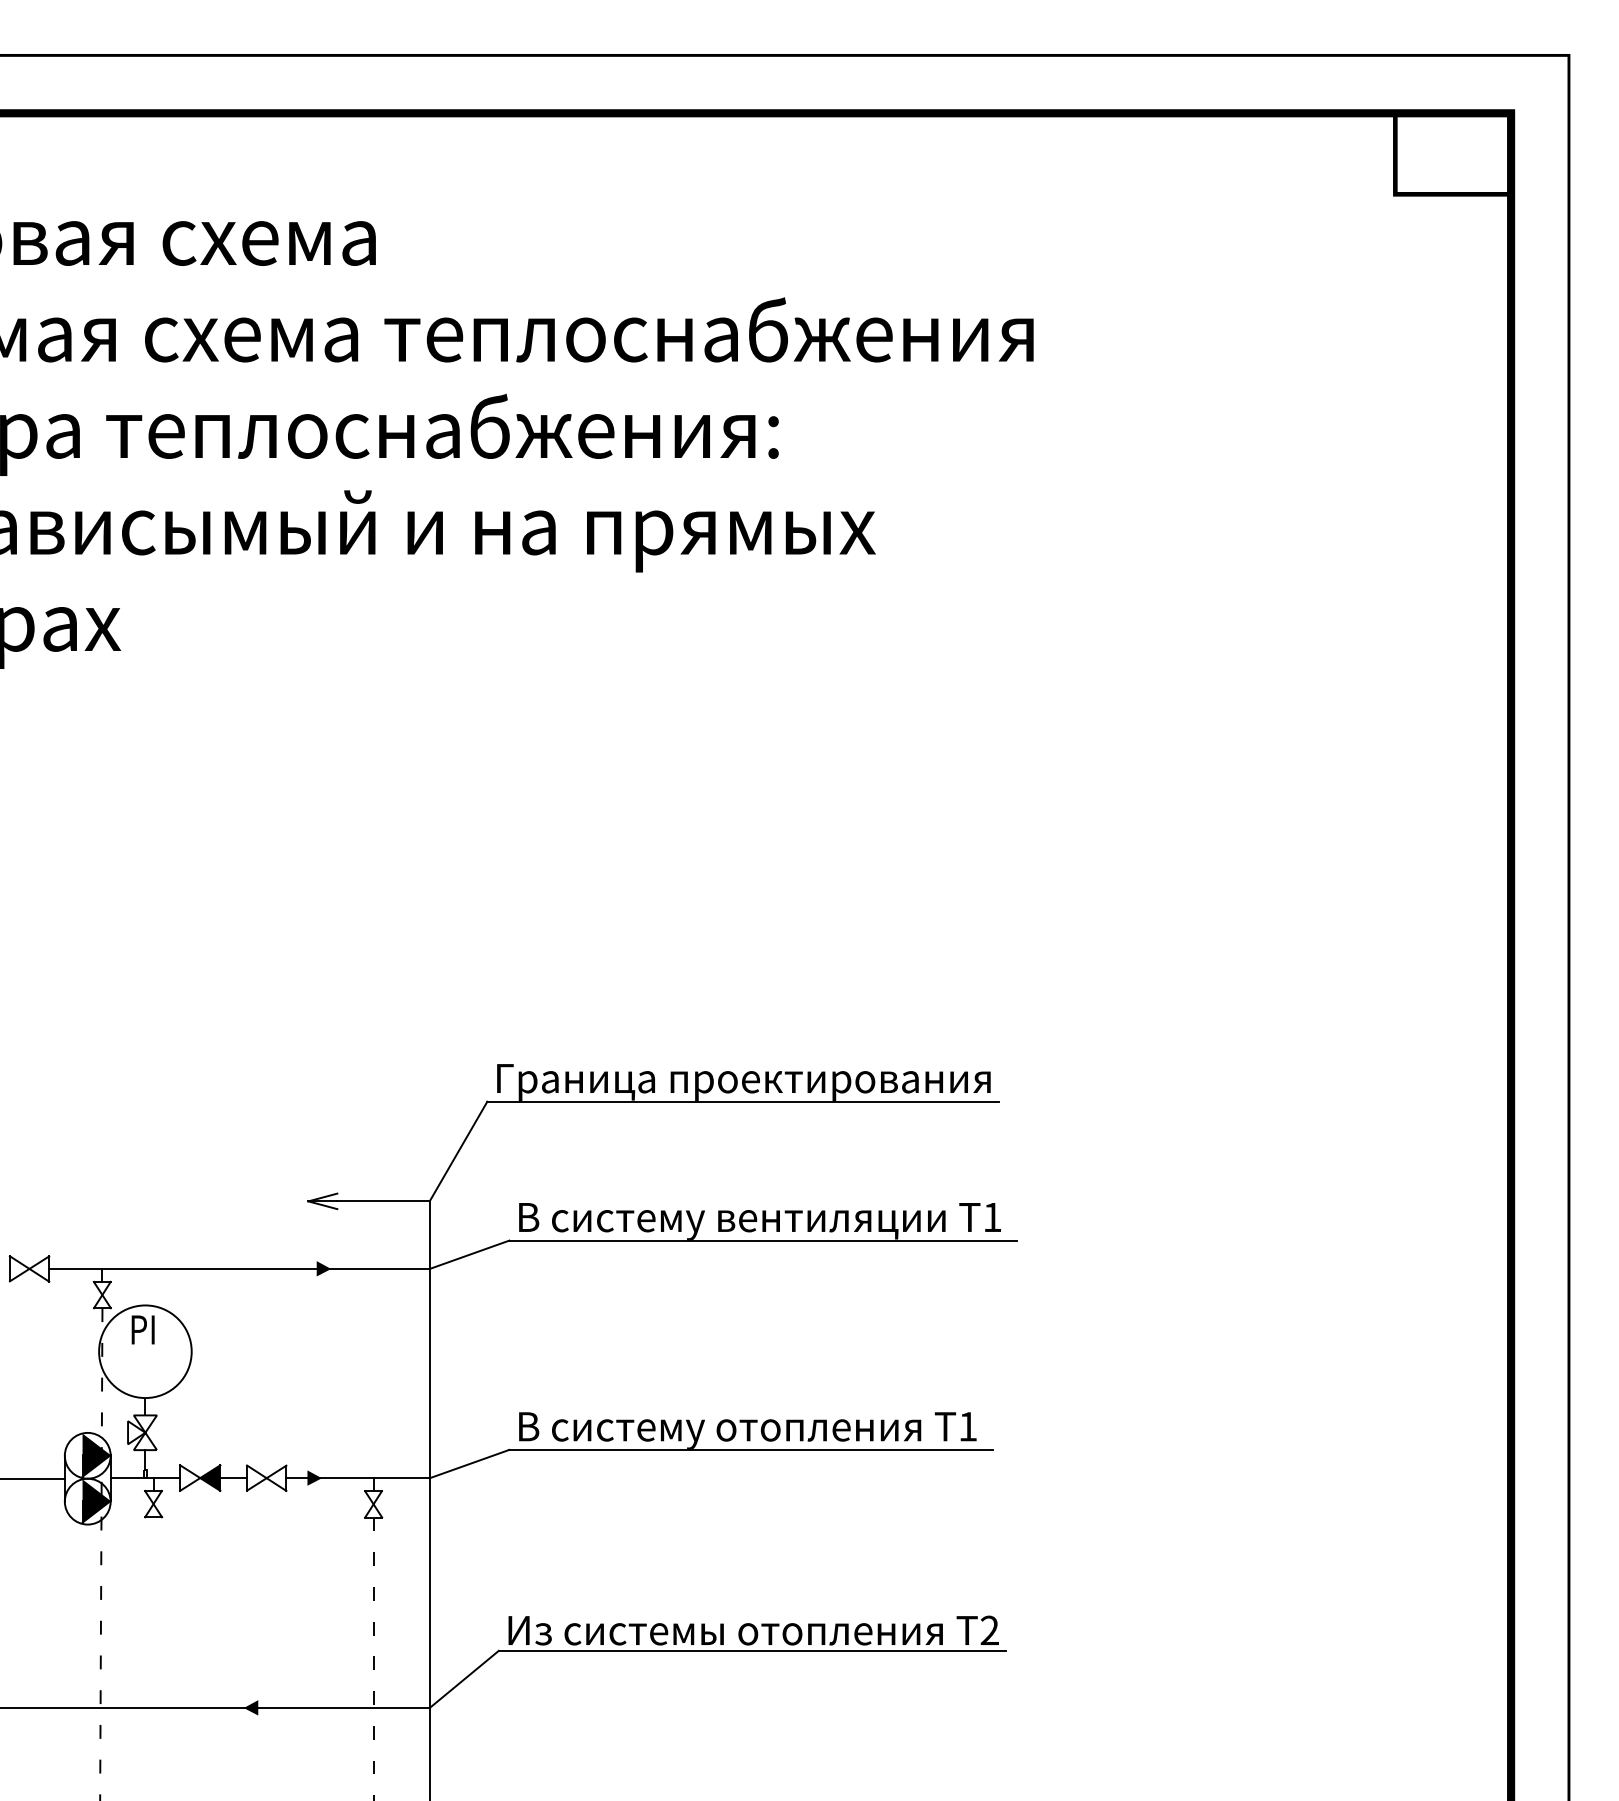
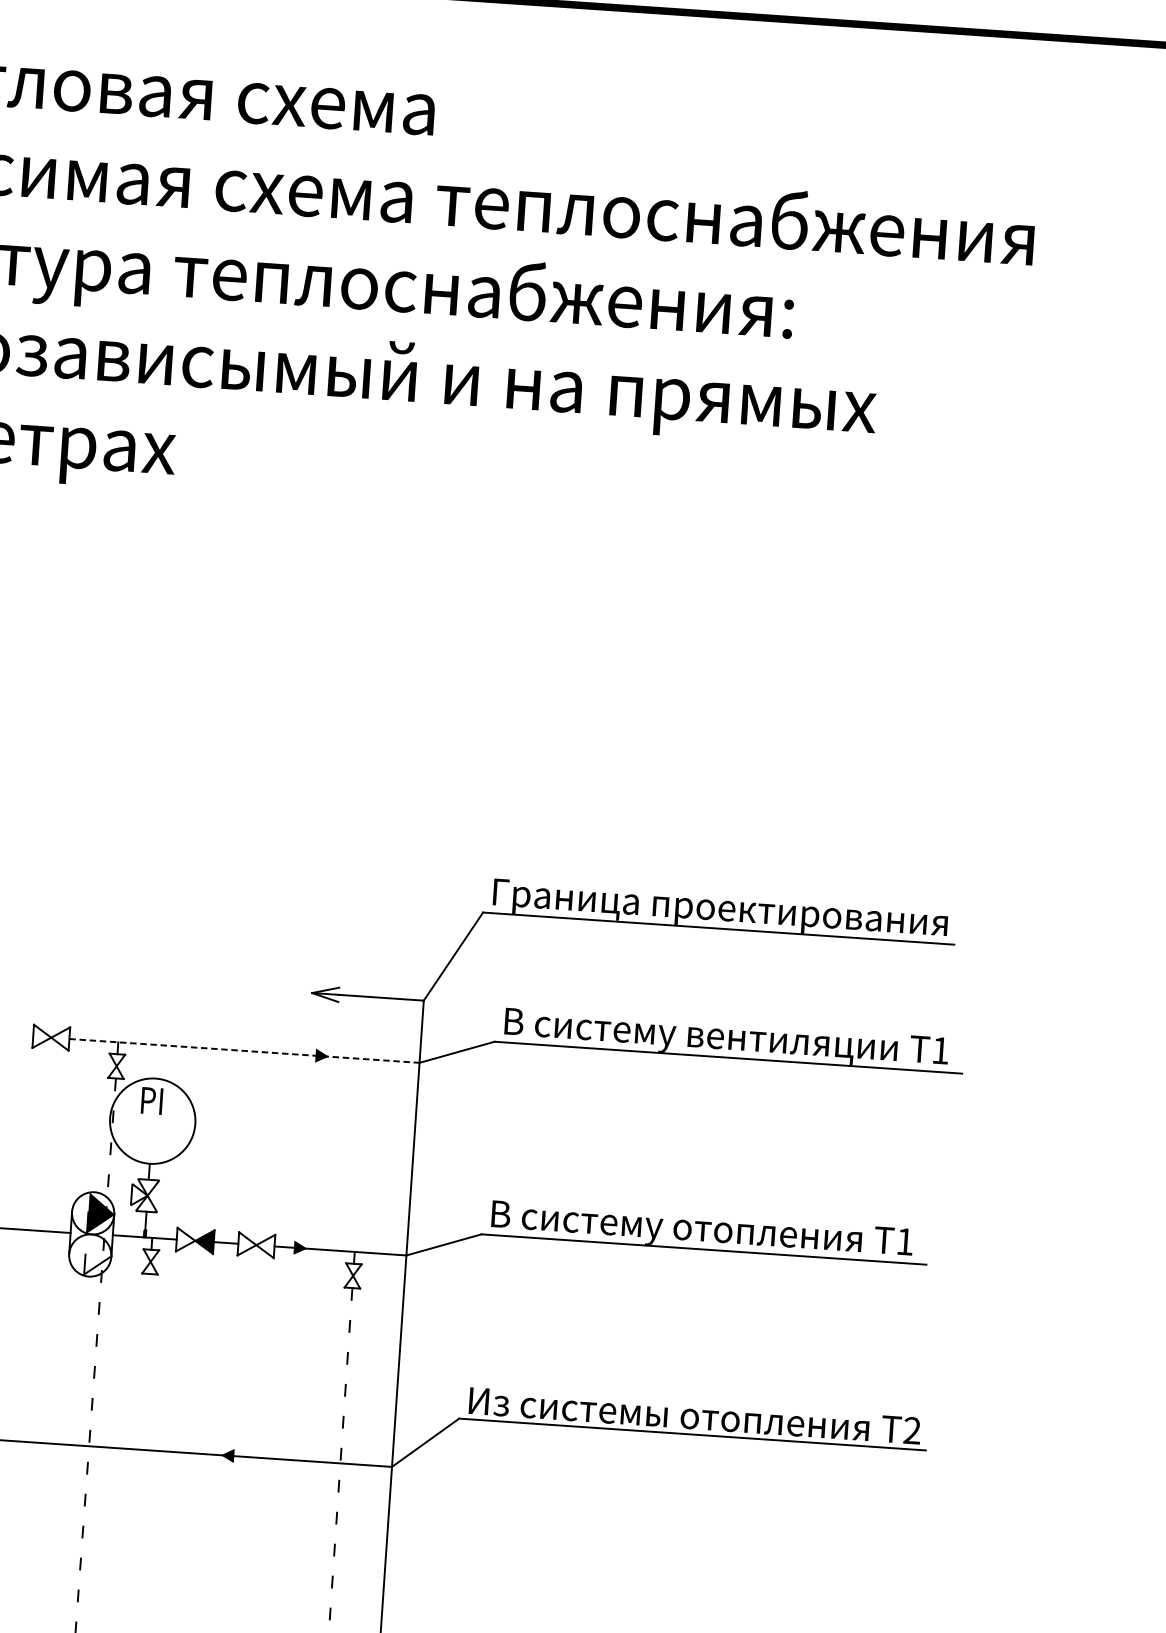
line: (239, 1268) -> (244, 1050), solid -> dashed
fill: (96, 1500) -> (98, 1255), removed

